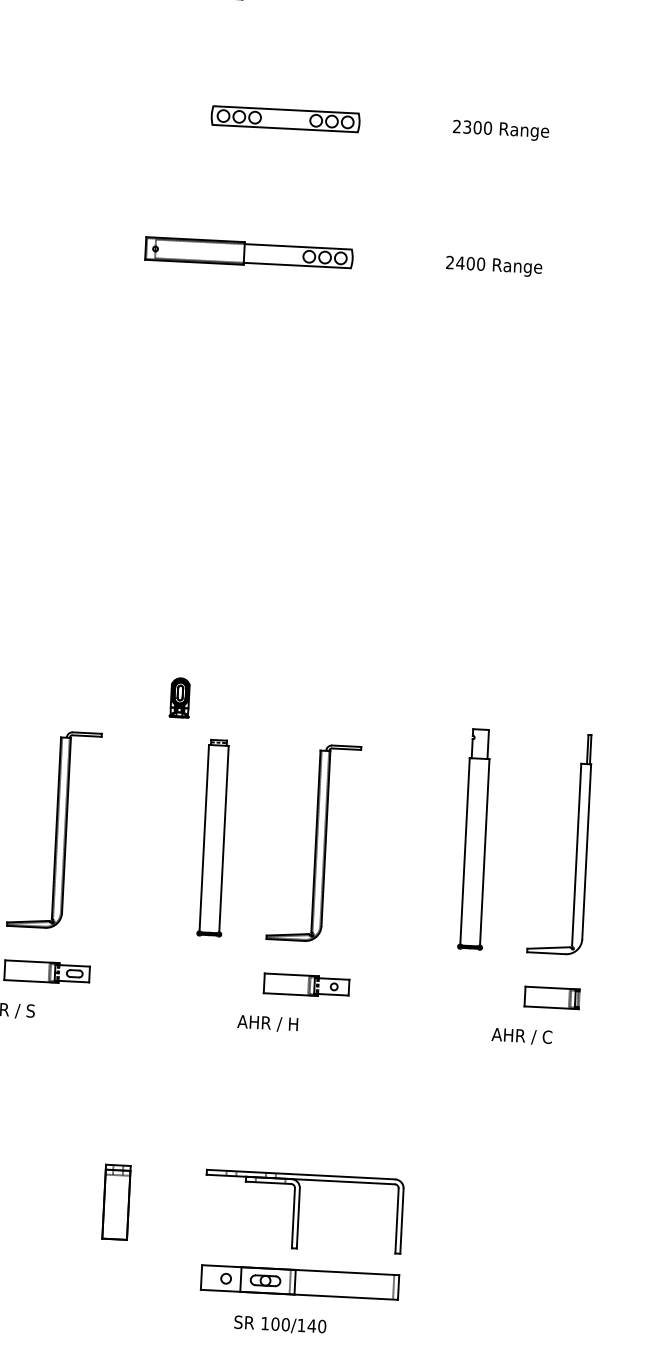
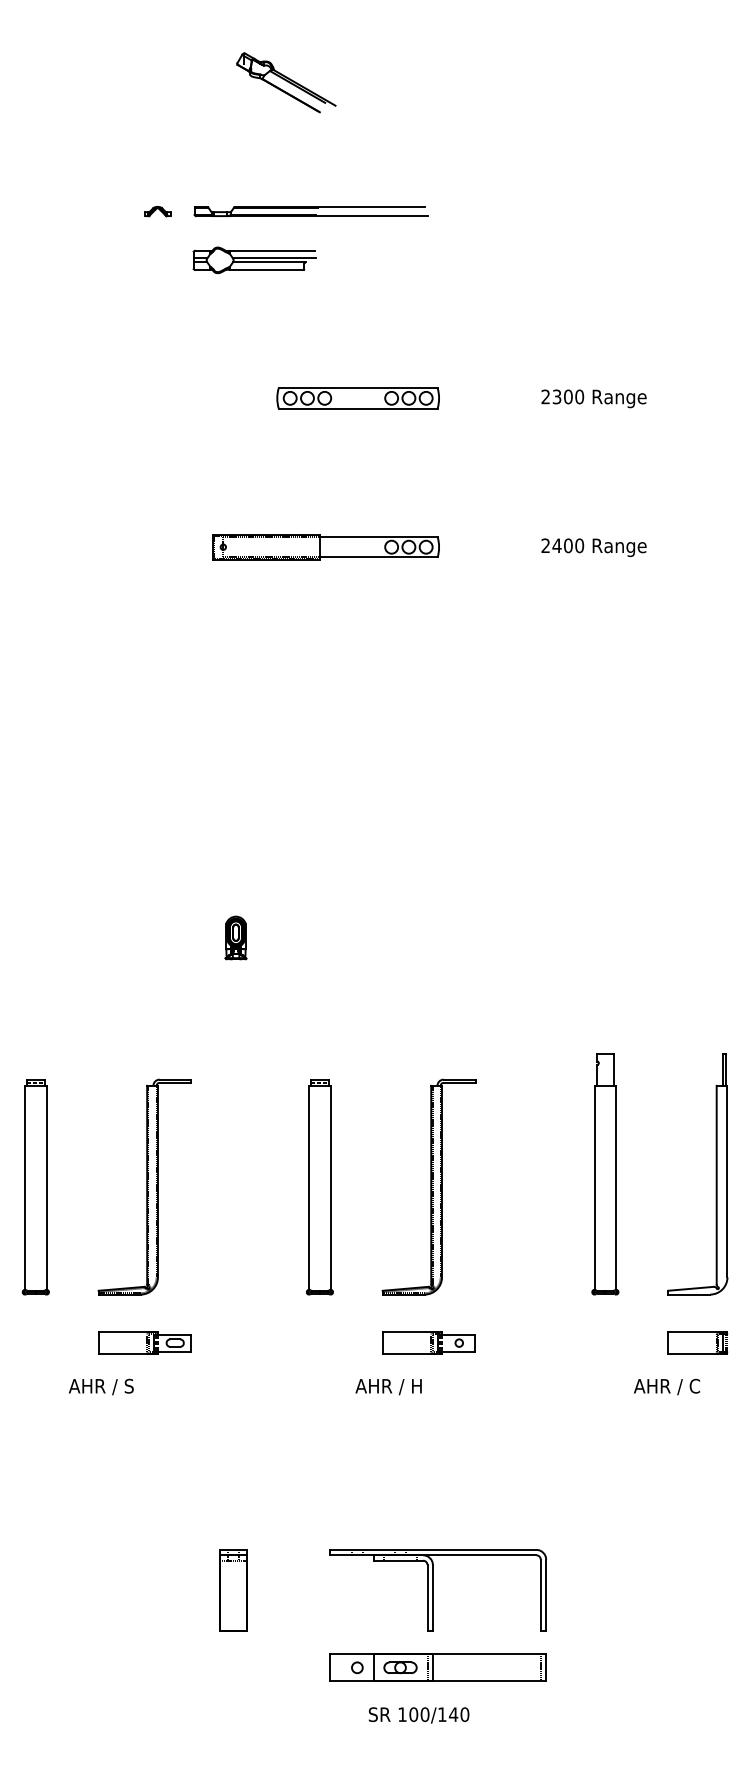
part: (179, 697) -> (235, 937), moved

